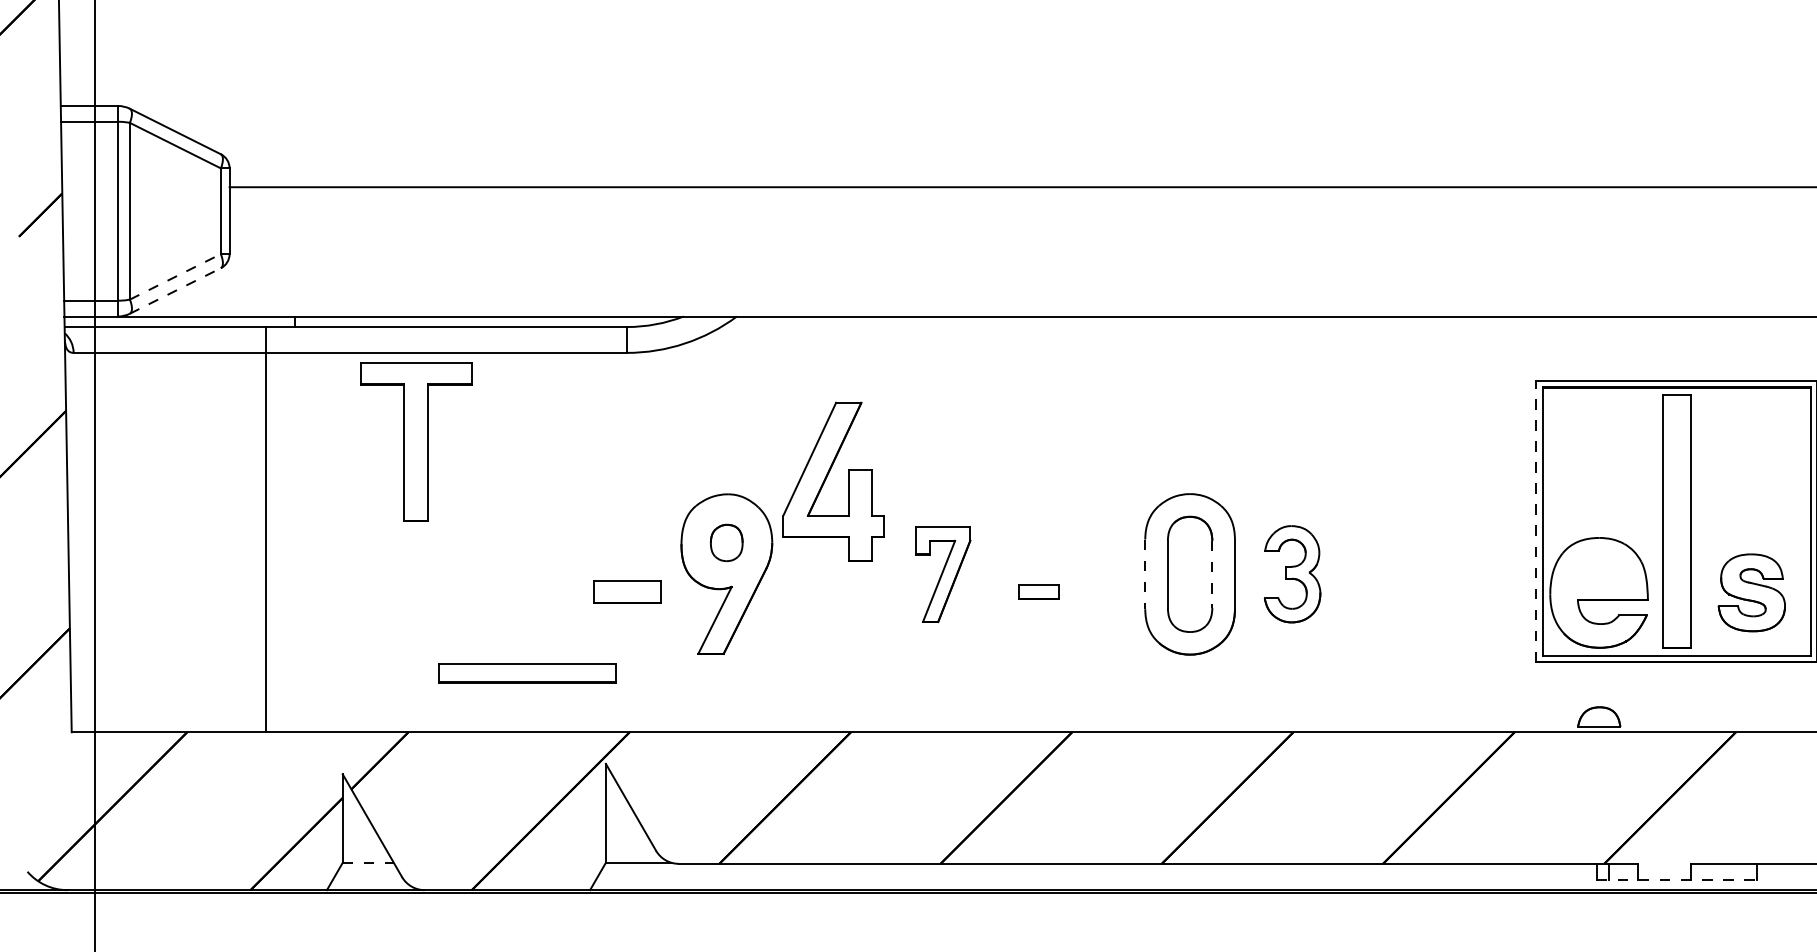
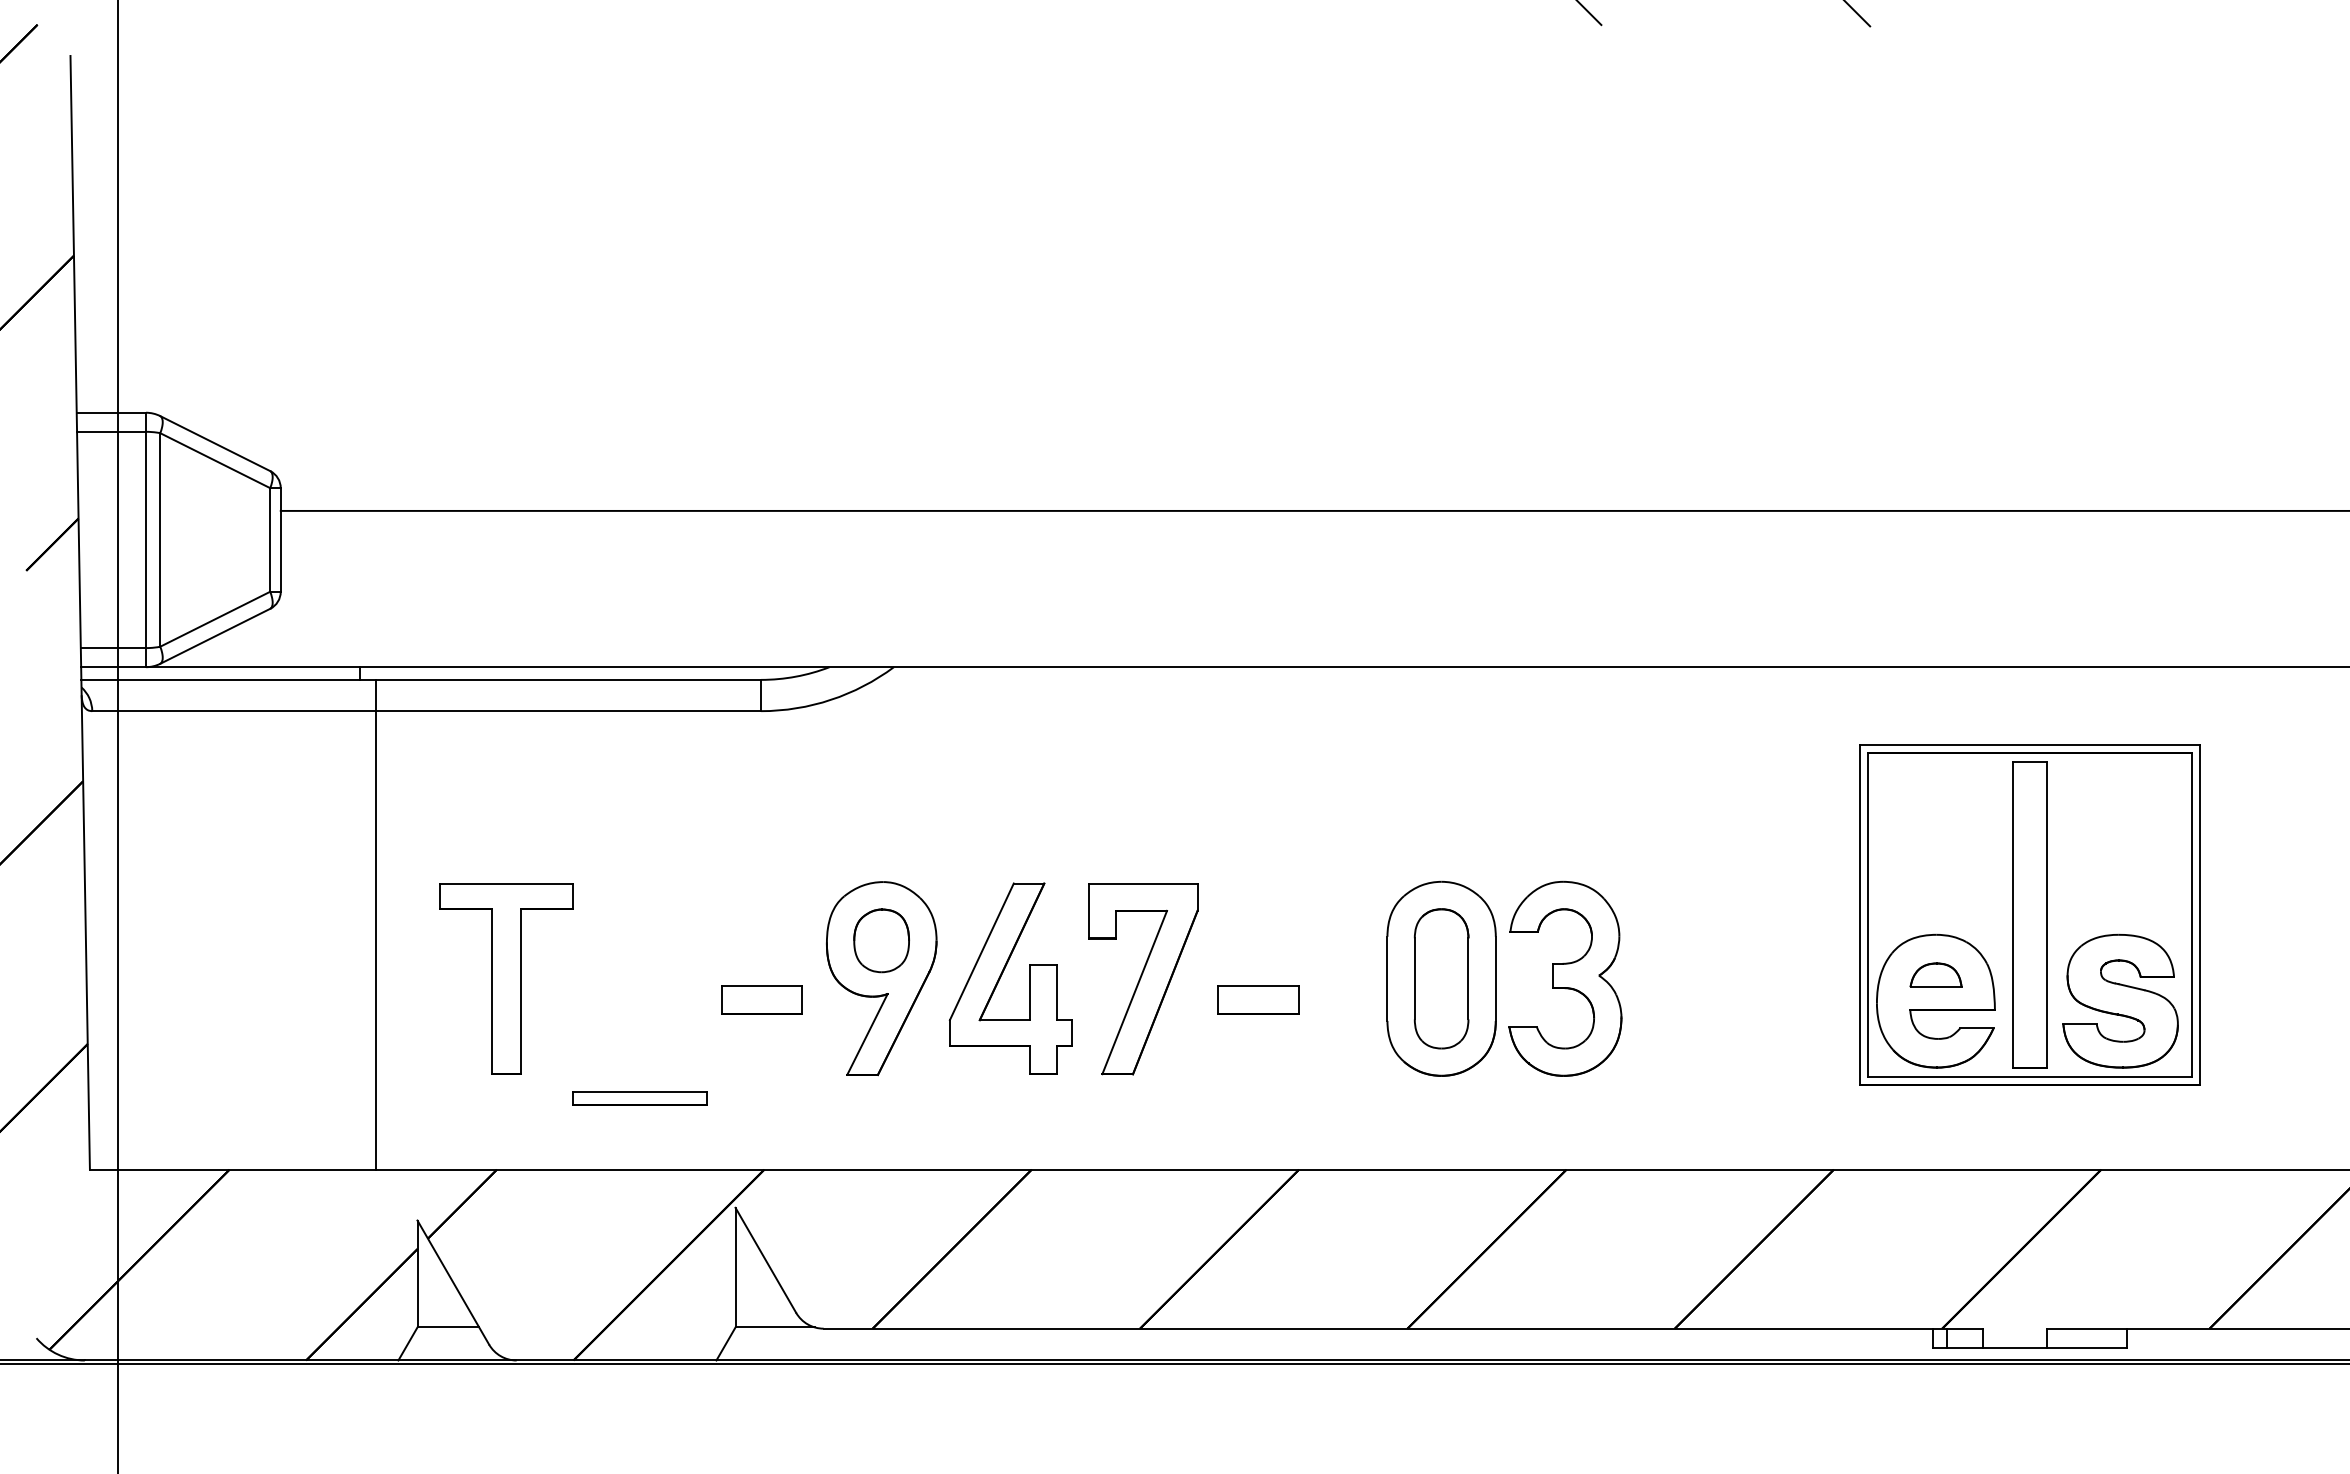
line: (175, 277) -> (215, 619), dashed -> solid
line: (175, 291) -> (215, 636), dashed -> solid
part: (416, 441) -> (506, 978), moved
part: (826, 478) -> (1002, 974), moved
line: (1536, 521) -> (1860, 915), dashed -> solid
line: (265, 529) -> (376, 924), moved
part: (726, 542) -> (881, 940), size x1.43
part: (943, 574) -> (1143, 979), size x1.67
line: (1145, 574) -> (1387, 979), dashed -> solid
line: (1212, 574) -> (1468, 978), dashed -> solid
part: (1292, 574) -> (1565, 978), size x1.67
part: (1038, 591) -> (1258, 999), size x1.67
part: (1751, 592) -> (2120, 1000), size x1.43
part: (526, 673) -> (639, 1098), size x0.62
part: (1598, 716) -> (1935, 974), moved
line: (368, 862) -> (448, 1327), dashed -> solid
line: (1677, 879) -> (2030, 1347), dashed -> solid

